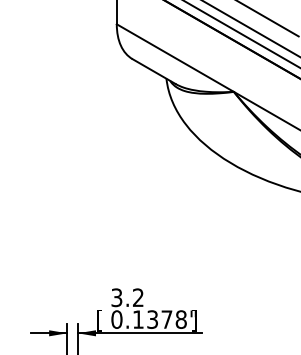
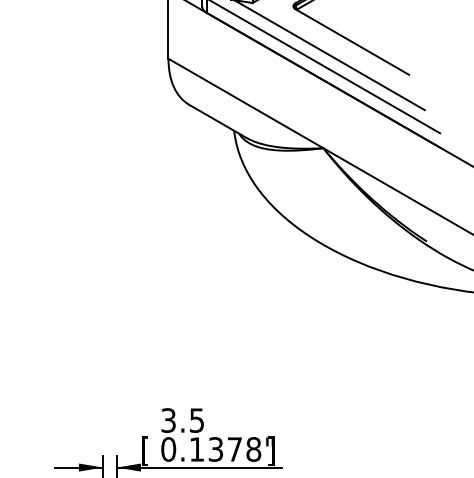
text: (137, 297) -> (196, 420), 3.2 -> 3.5

